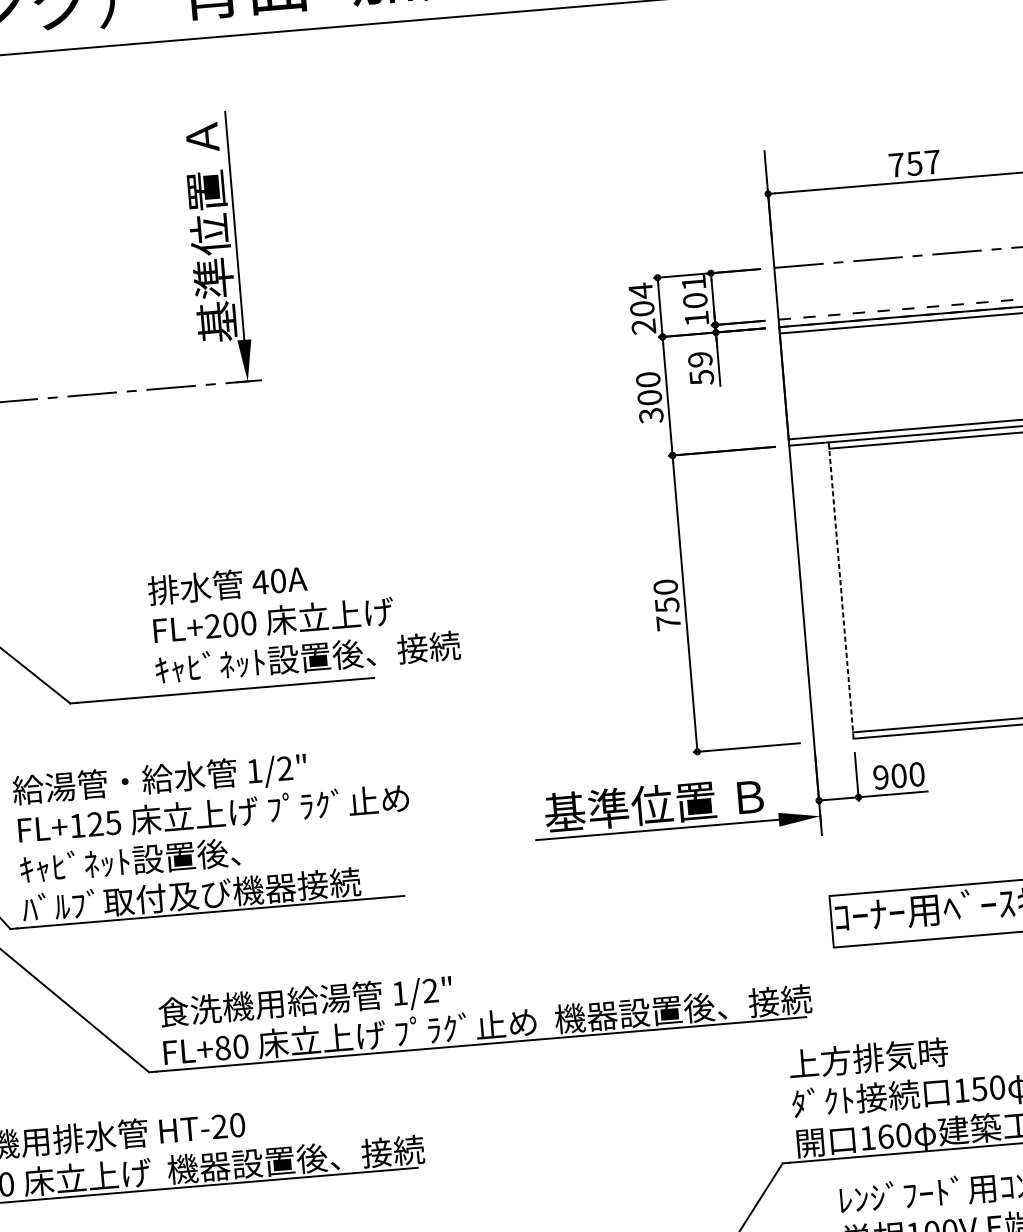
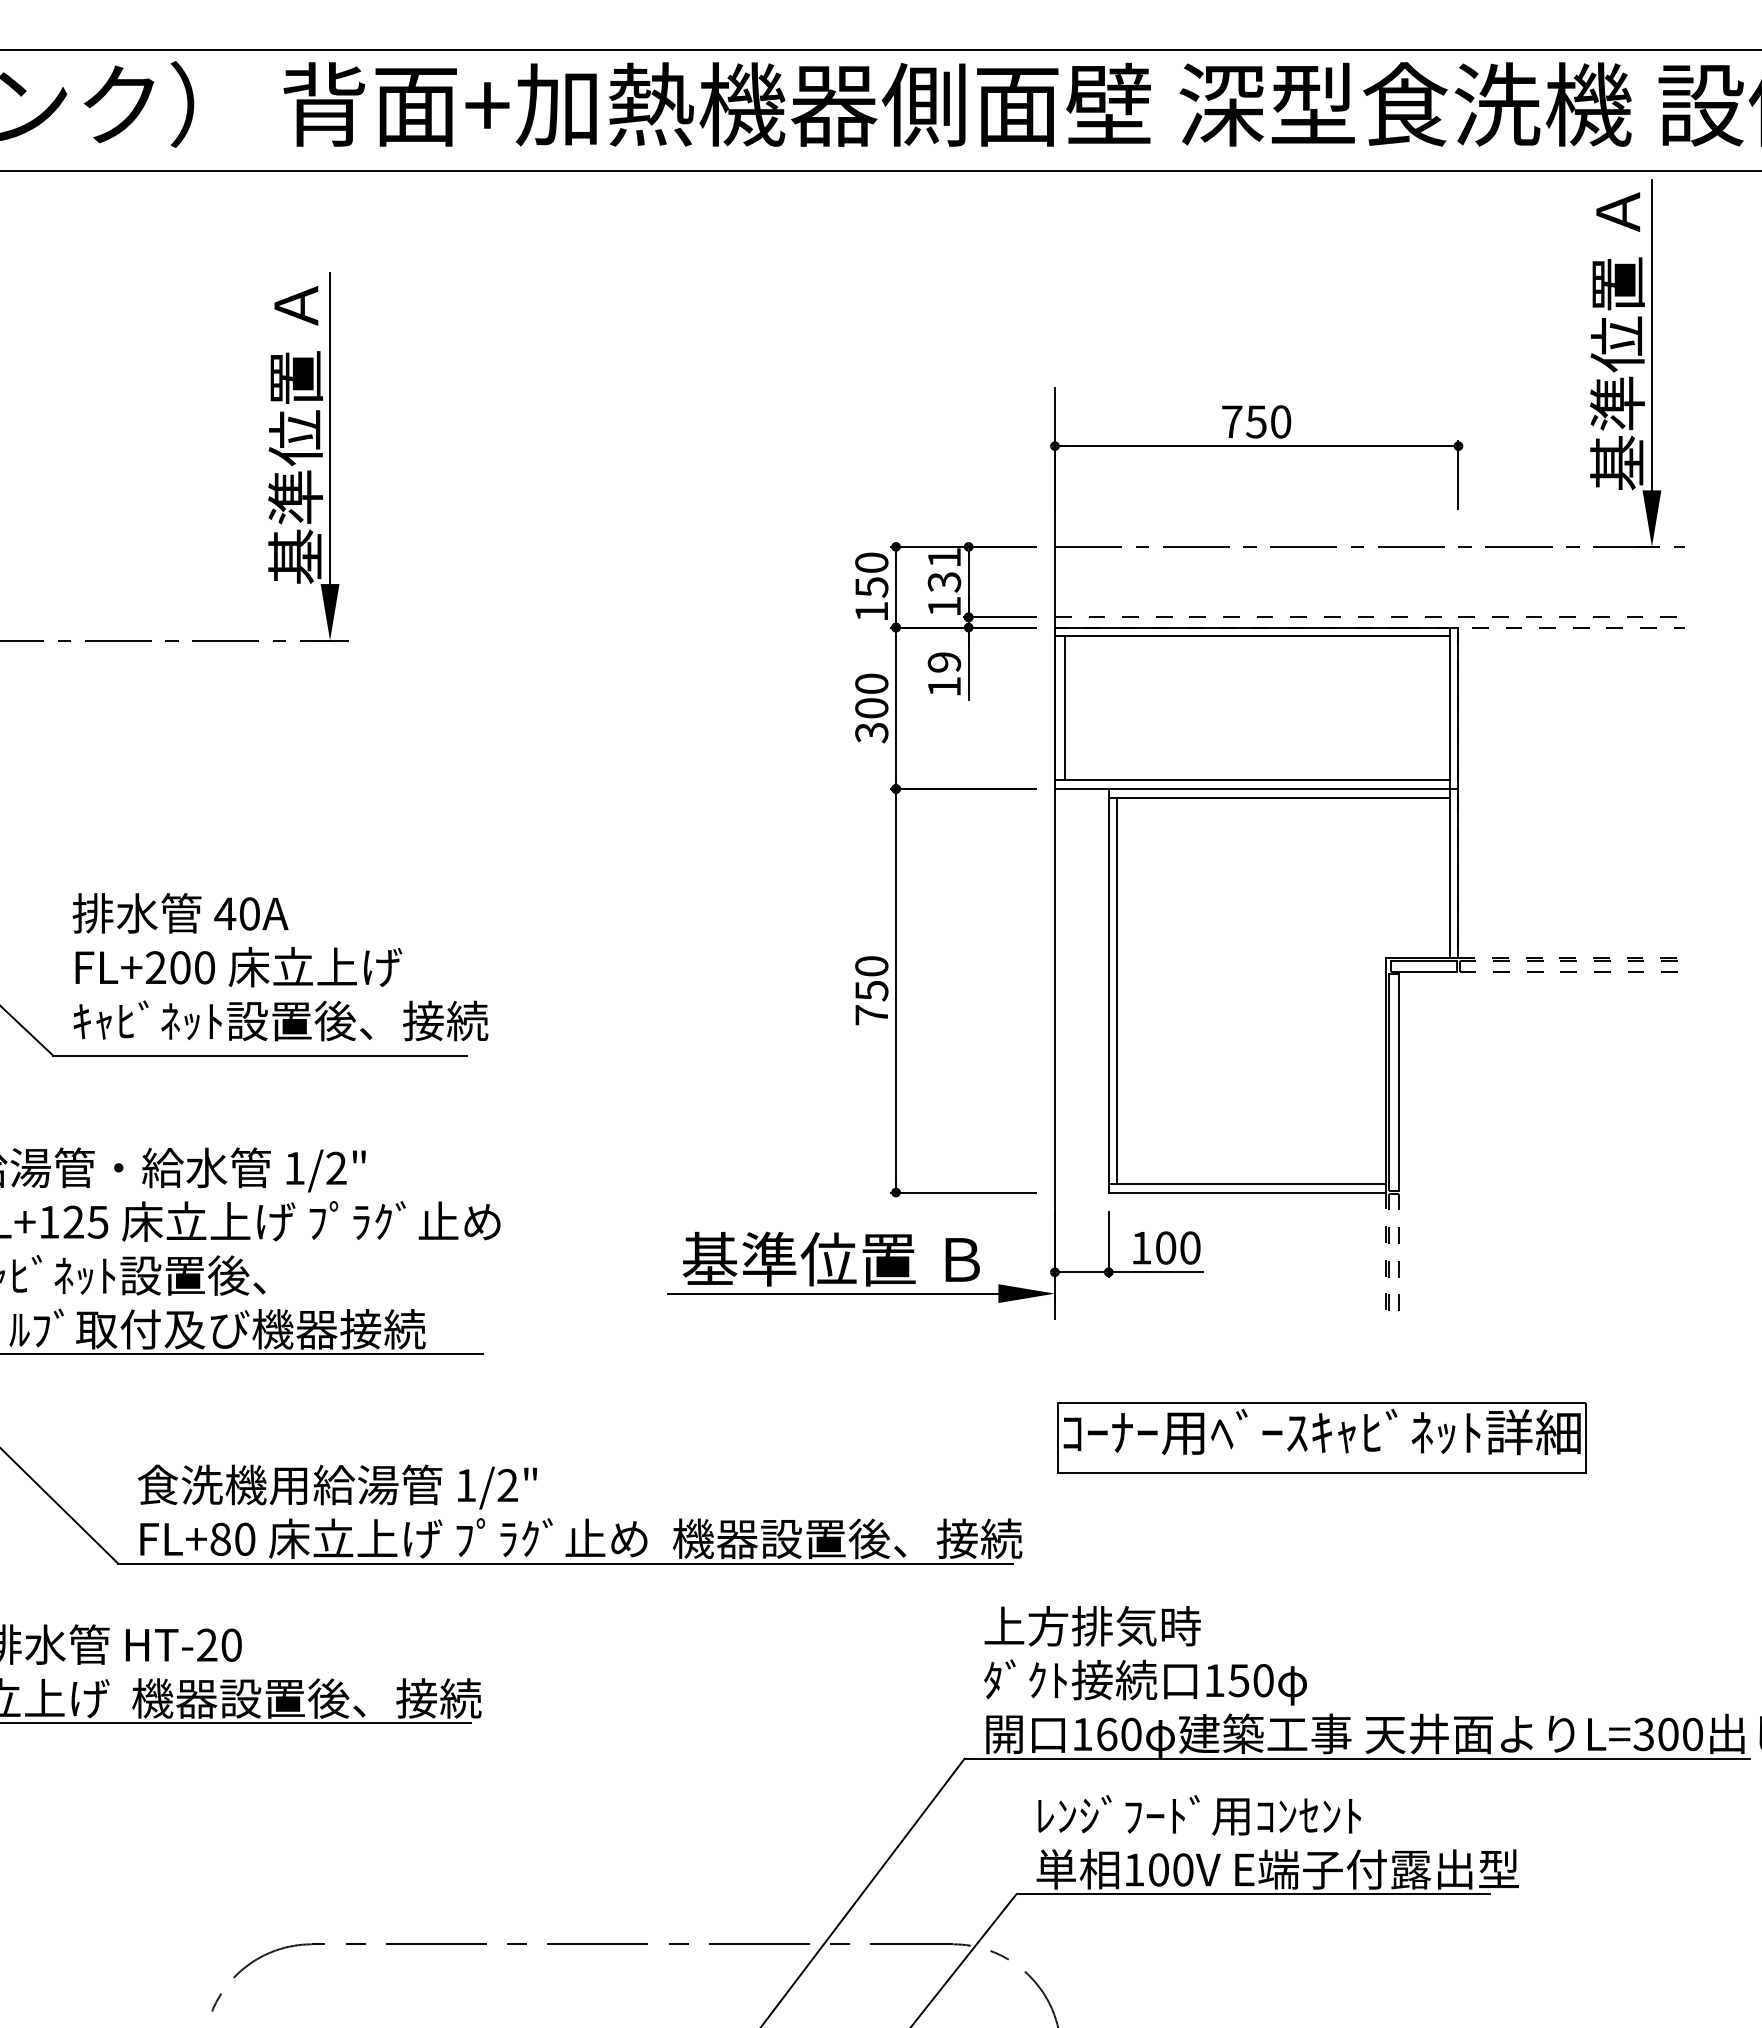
text: (932, 161) -> (1281, 421), 757 -> 750
text: (695, 300) -> (944, 582), 101 -> 131
text: (642, 308) -> (871, 586), 204 -> 150
text: (701, 377) -> (944, 687), 59 -> 19
line: (791, 386) -> (1064, 708), added
line: (847, 589) -> (1117, 990), added
line: (841, 590) -> (1108, 990), dashed -> solid
text: (304, 618) -> (280, 967), moved
text: (881, 777) -> (1141, 1247), 900 -> 100

